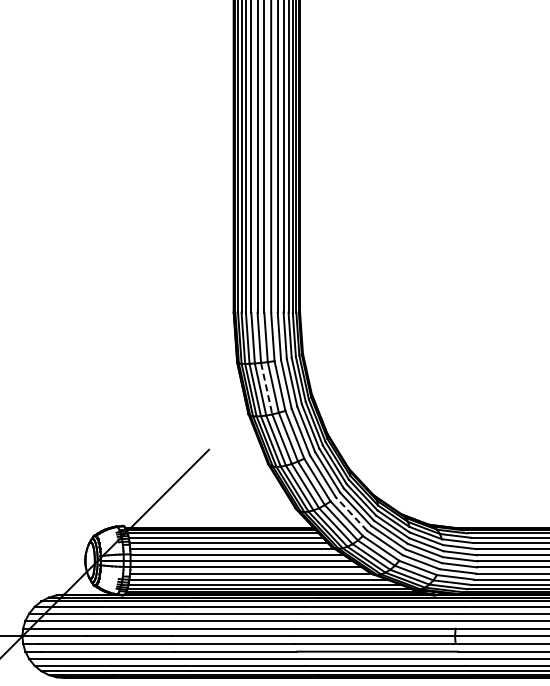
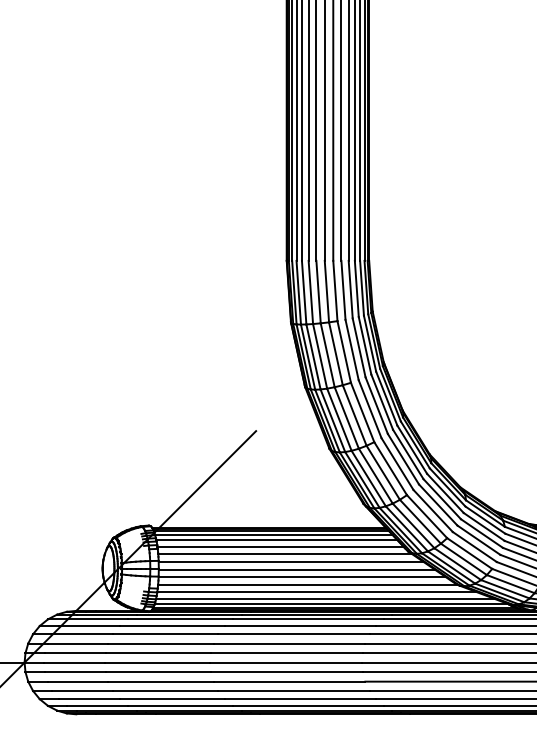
line: (266, 389) -> (327, 356), dashed -> solid
line: (351, 513) -> (432, 510), dashed -> solid

